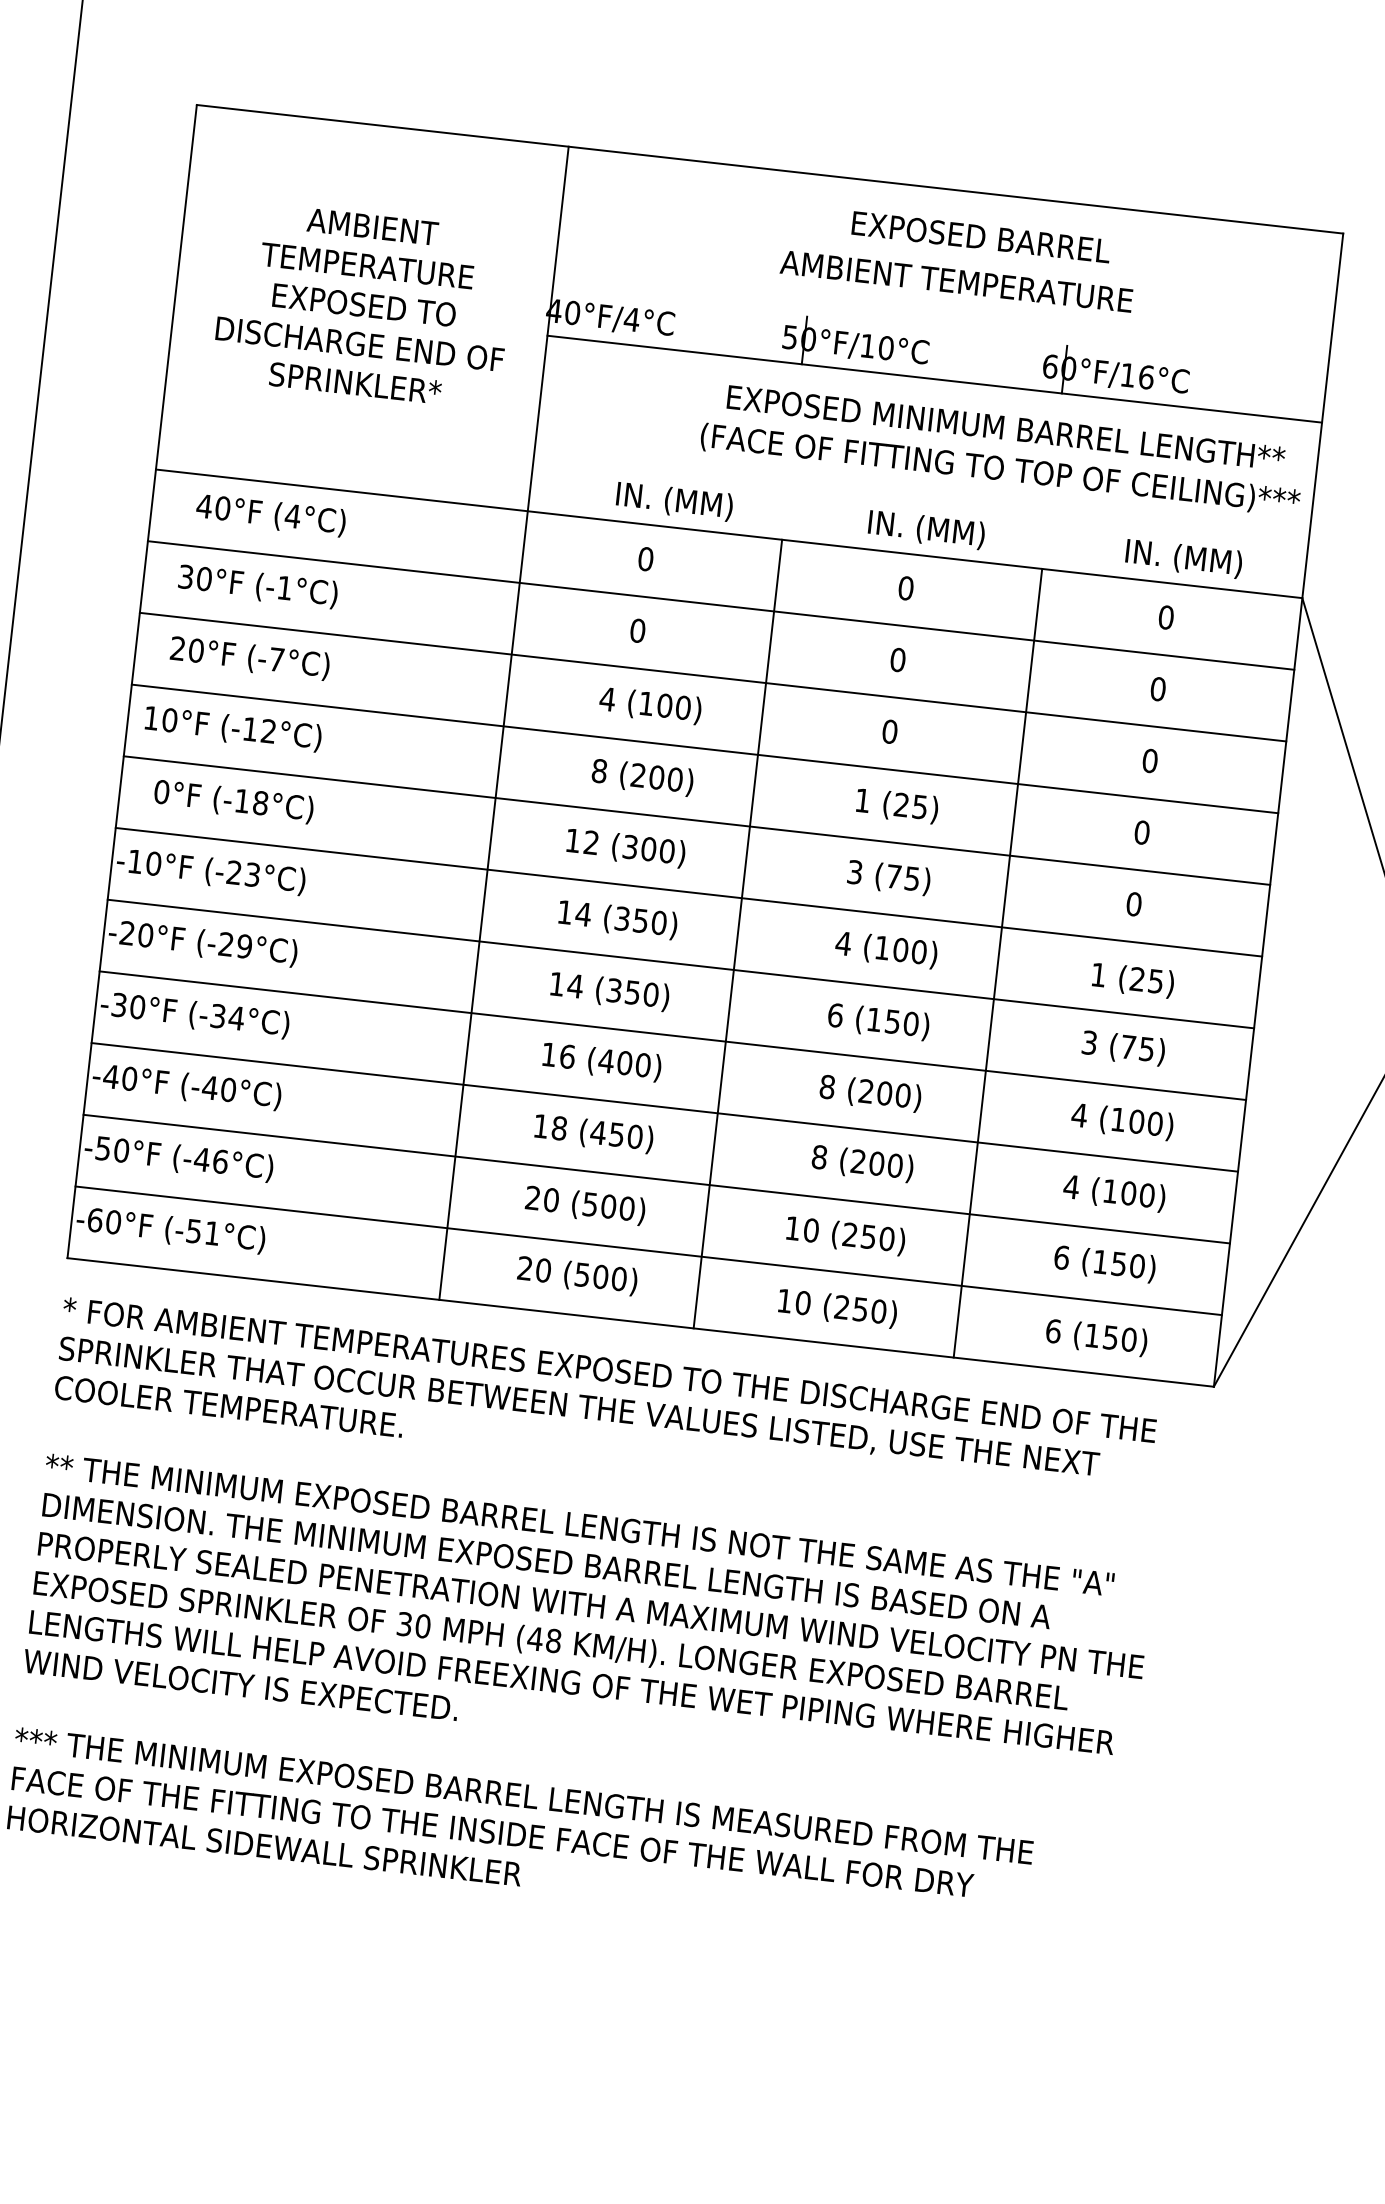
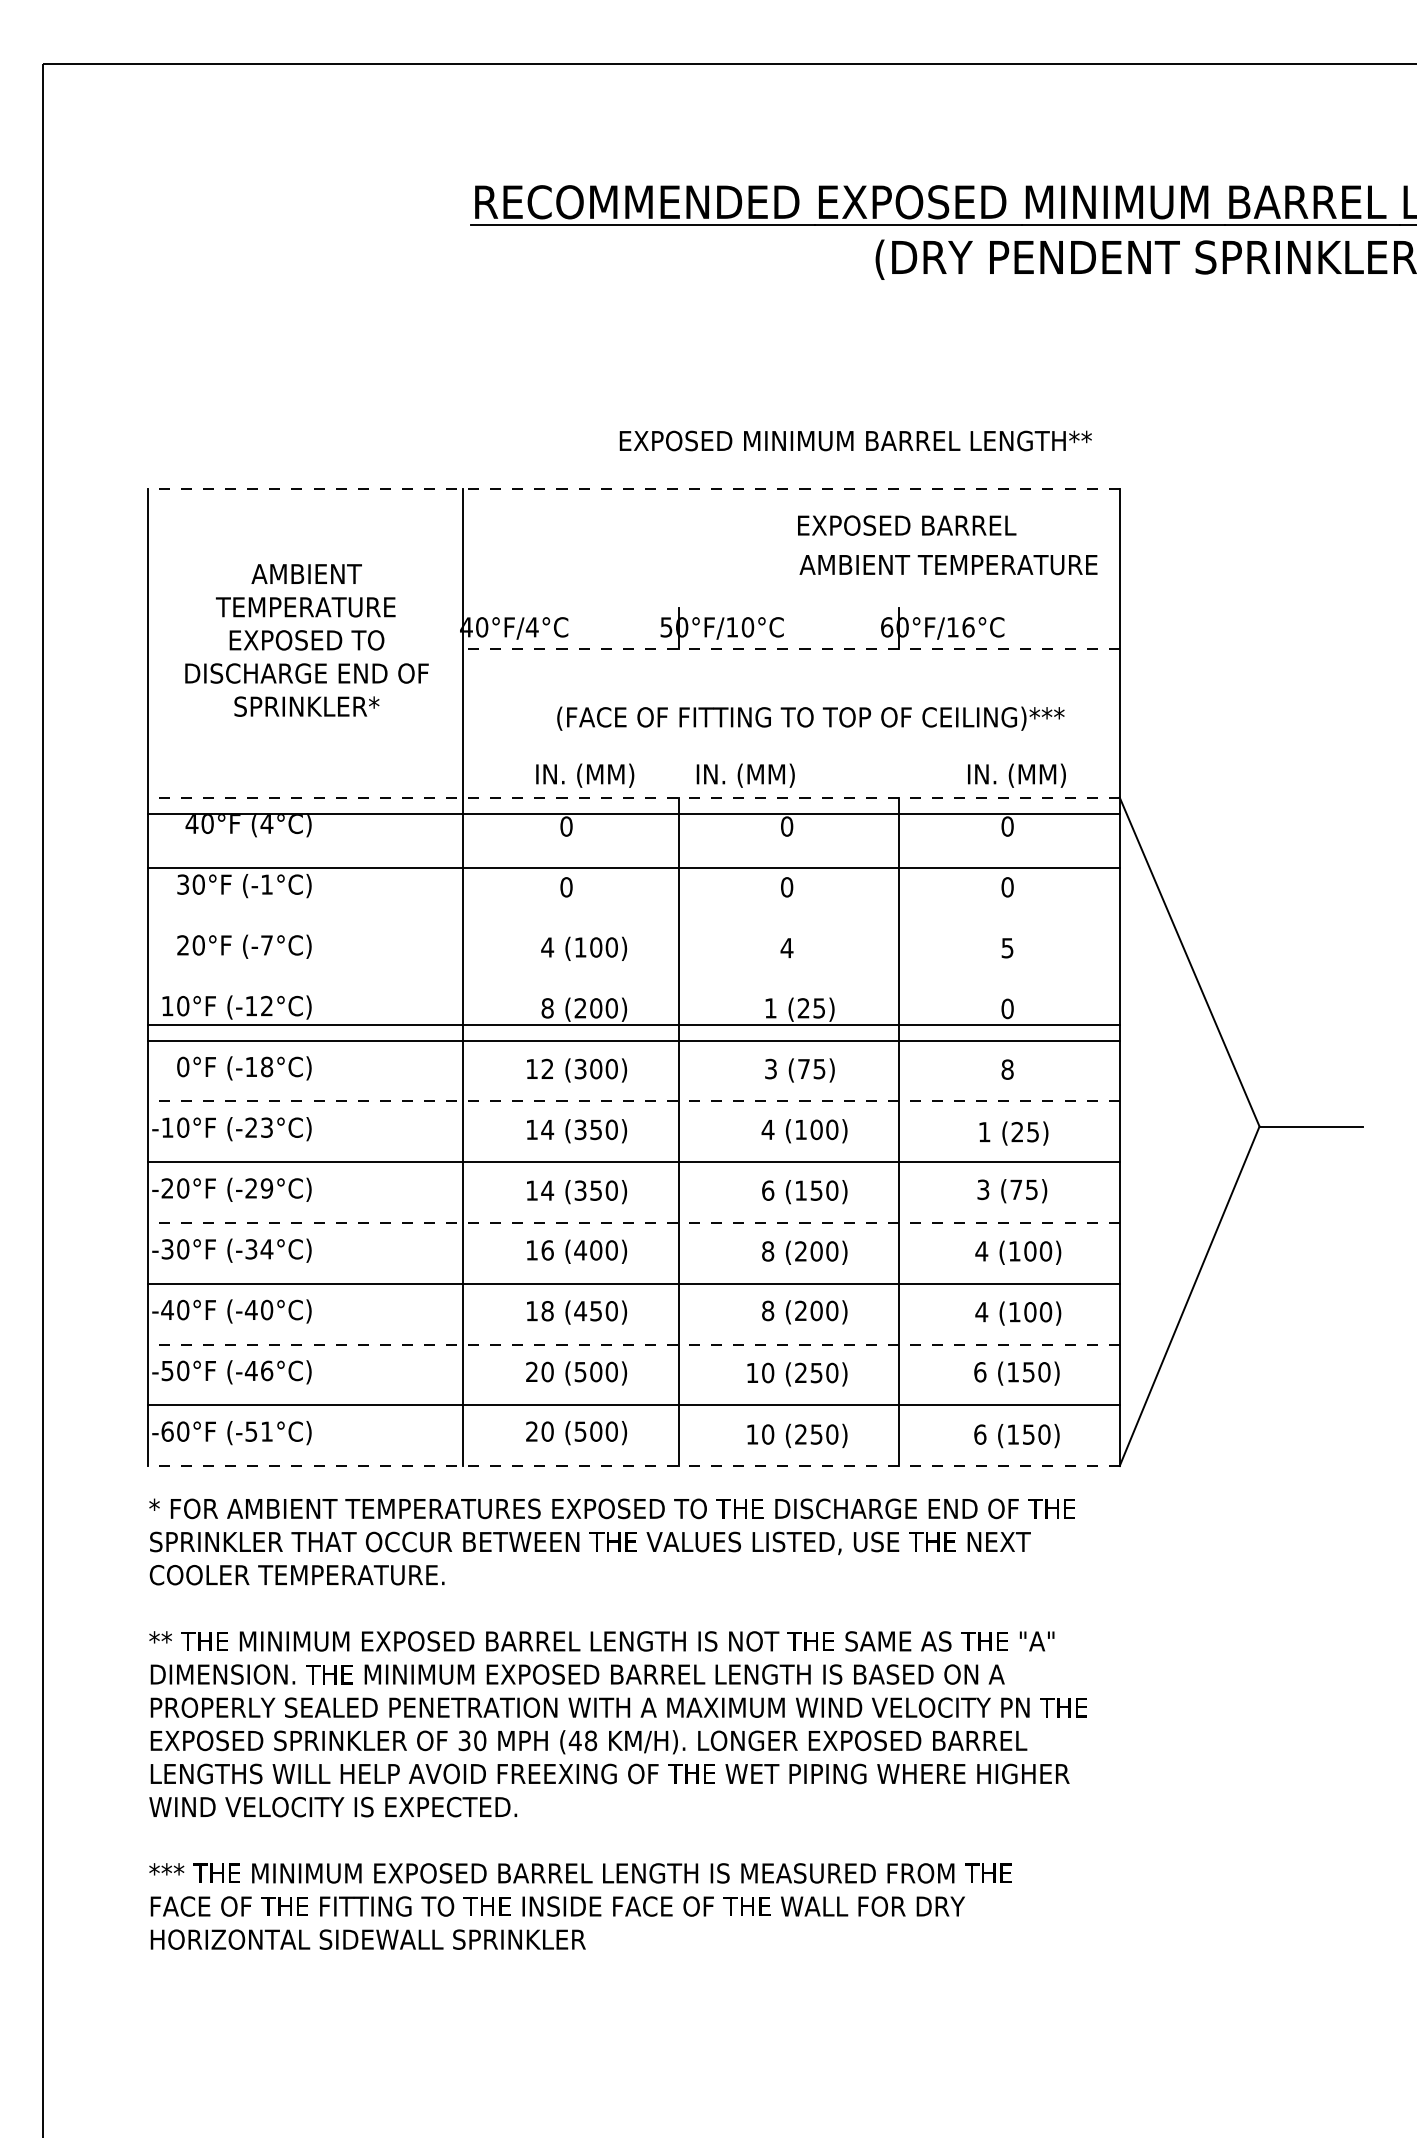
line: (769, 169) -> (633, 488), solid -> dashed
text: (981, 237) -> (907, 525), moved
text: (956, 282) -> (948, 565), moved
line: (933, 378) -> (790, 648), solid -> dashed
text: (1005, 427) -> (855, 440), moved
text: (999, 469) -> (810, 718), moved
text: (926, 529) -> (745, 775), moved
line: (728, 533) -> (633, 797), solid -> dashed
line: (720, 605) -> (633, 814), moved
line: (712, 677) -> (633, 868), moved
text: (889, 732) -> (786, 948), 0 -> 4
line: (704, 748) -> (633, 1024), moved
text: (1149, 761) -> (1007, 948), 0 -> 5
line: (688, 892) -> (633, 1101), solid -> dashed
text: (1133, 904) -> (1007, 1069), 0 -> 8
line: (672, 1035) -> (633, 1222), solid -> dashed
line: (656, 1179) -> (633, 1344), solid -> dashed
line: (640, 1322) -> (633, 1466), solid -> dashed

